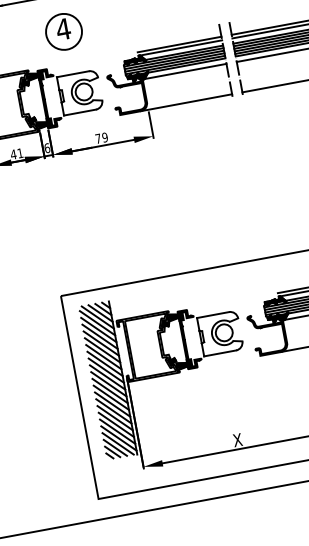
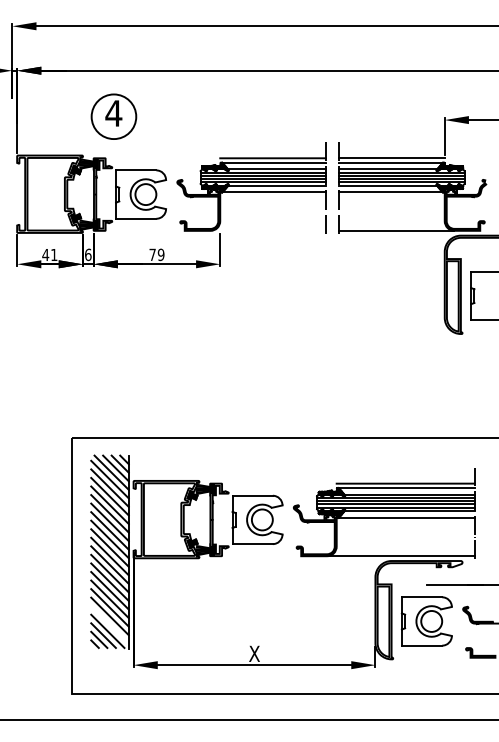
part: (63, 31) -> (113, 116), moved
line: (185, 102) -> (267, 230), removed
line: (118, 438) -> (109, 624), removed

